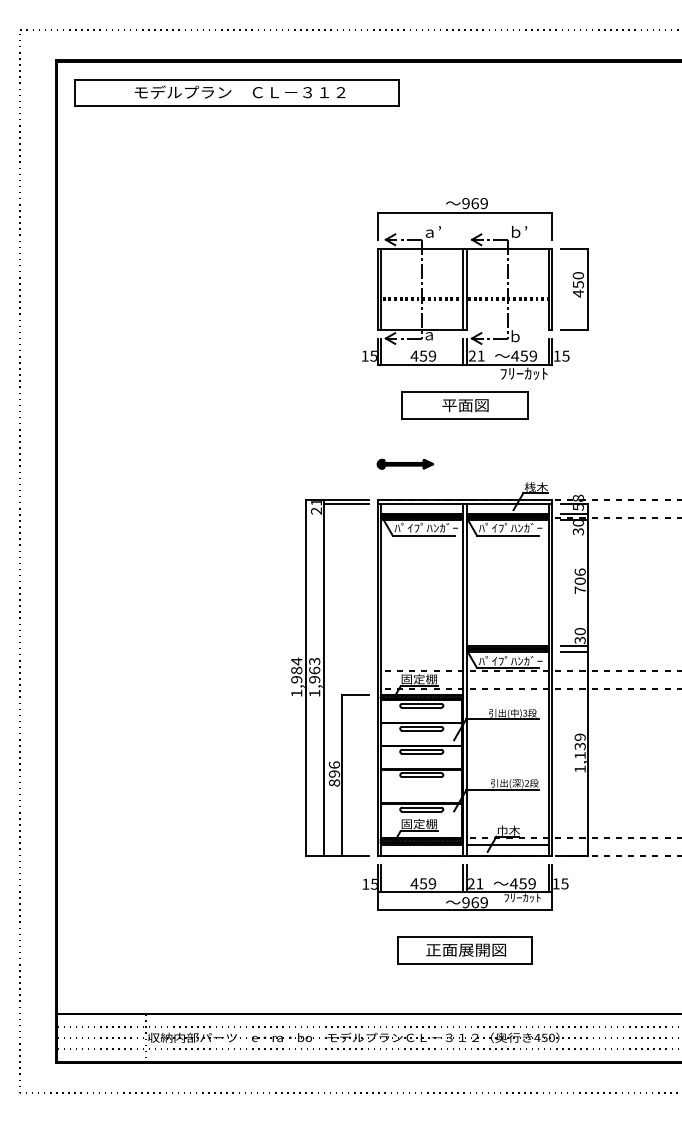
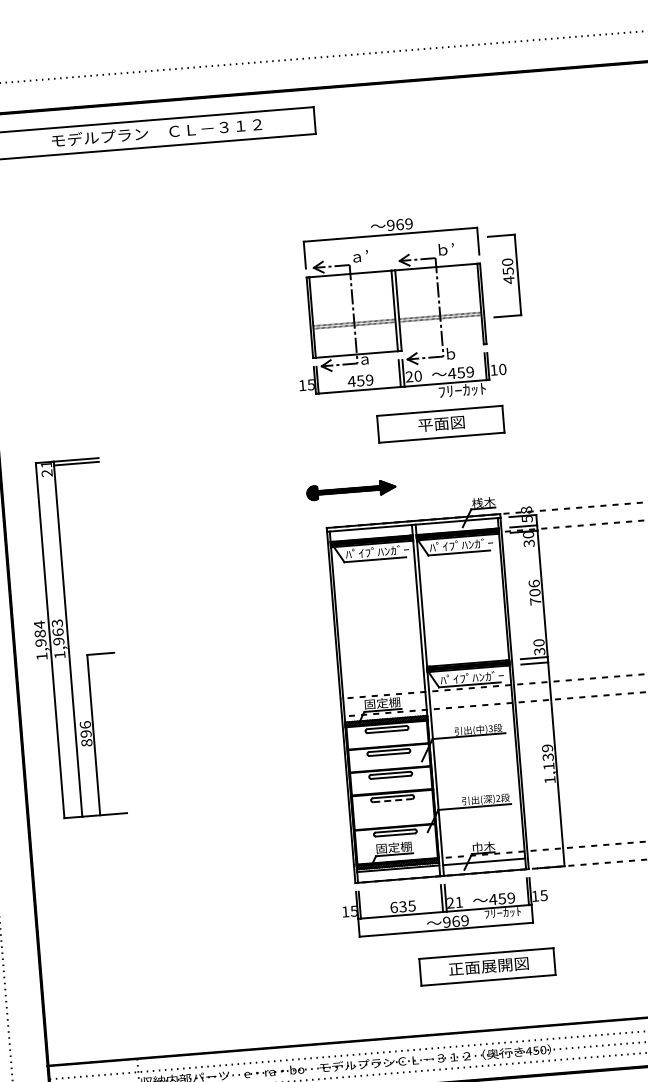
part: (574, 289) -> (504, 276), moved
text: (480, 355) -> (417, 375), 21 -> 20
text: (565, 355) -> (502, 368), 15 -> 10
part: (464, 405) -> (440, 423), moved
part: (405, 463) -> (351, 489), size x1.6
part: (330, 677) -> (74, 638), moved
line: (421, 777) -> (392, 801), solid -> dashed
text: (423, 883) -> (403, 906), 459 -> 635
part: (464, 950) -> (487, 966), moved

